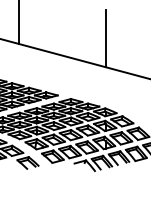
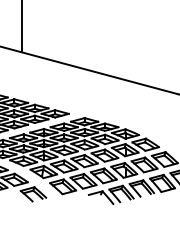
line: (105, 38) -> (125, 45), removed

